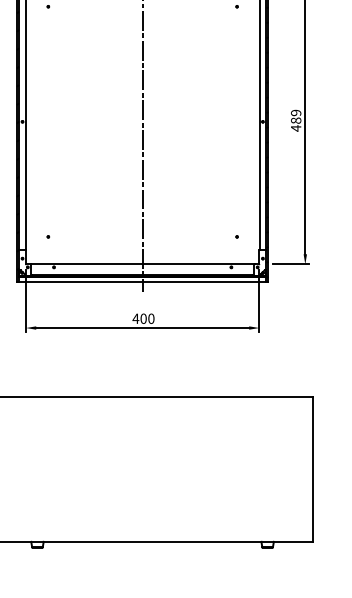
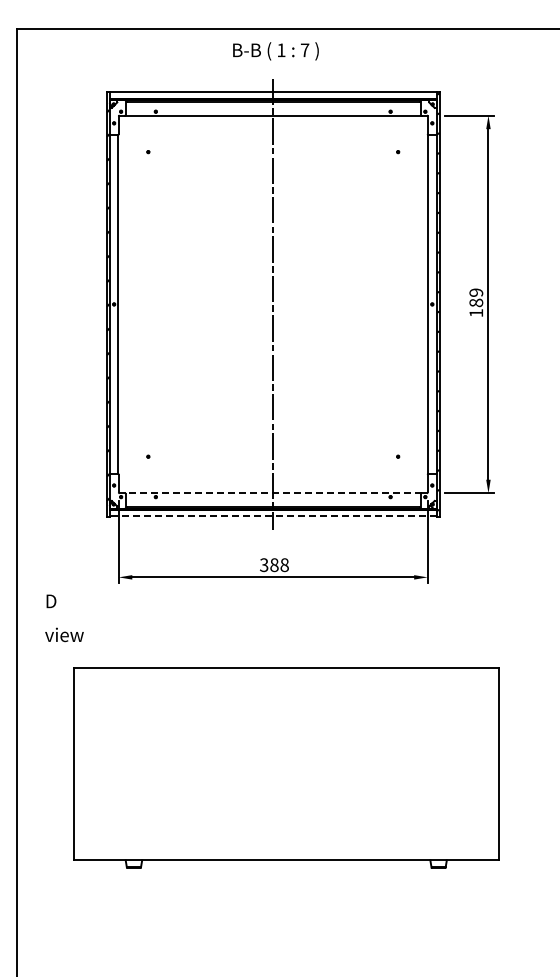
text: (296, 127) -> (476, 312), 489 -> 189
line: (142, 264) -> (272, 493), solid -> dashed
line: (142, 282) -> (273, 516), solid -> dashed
text: (142, 319) -> (273, 565), 400 -> 388

